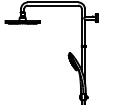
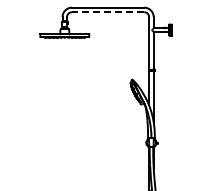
line: (52, 5) -> (107, 12), solid -> dashed

